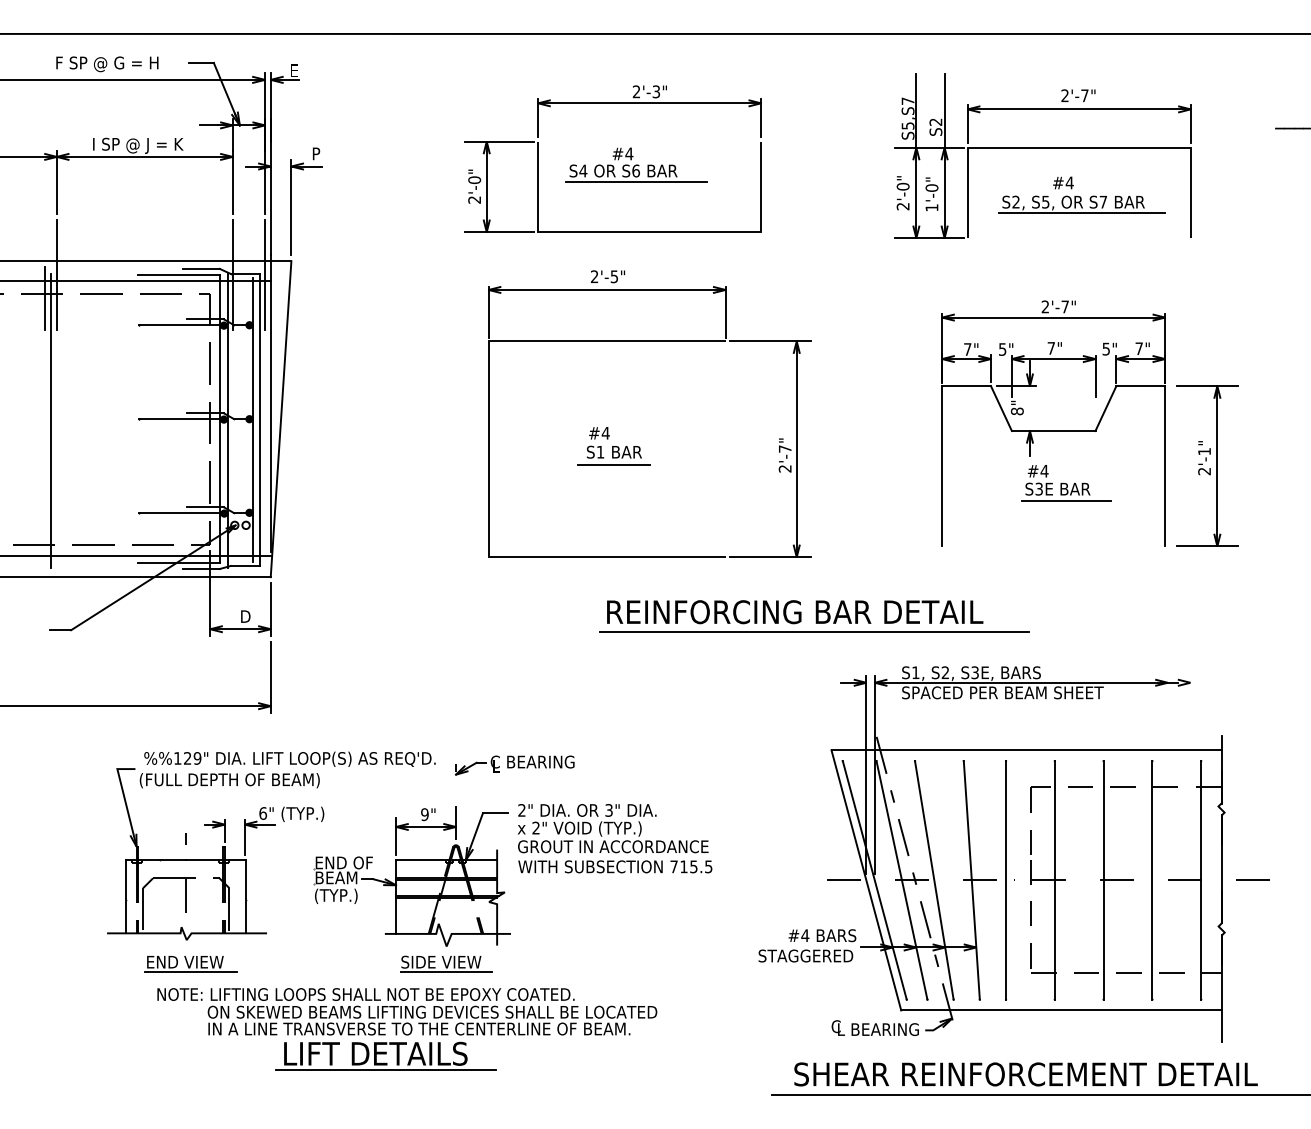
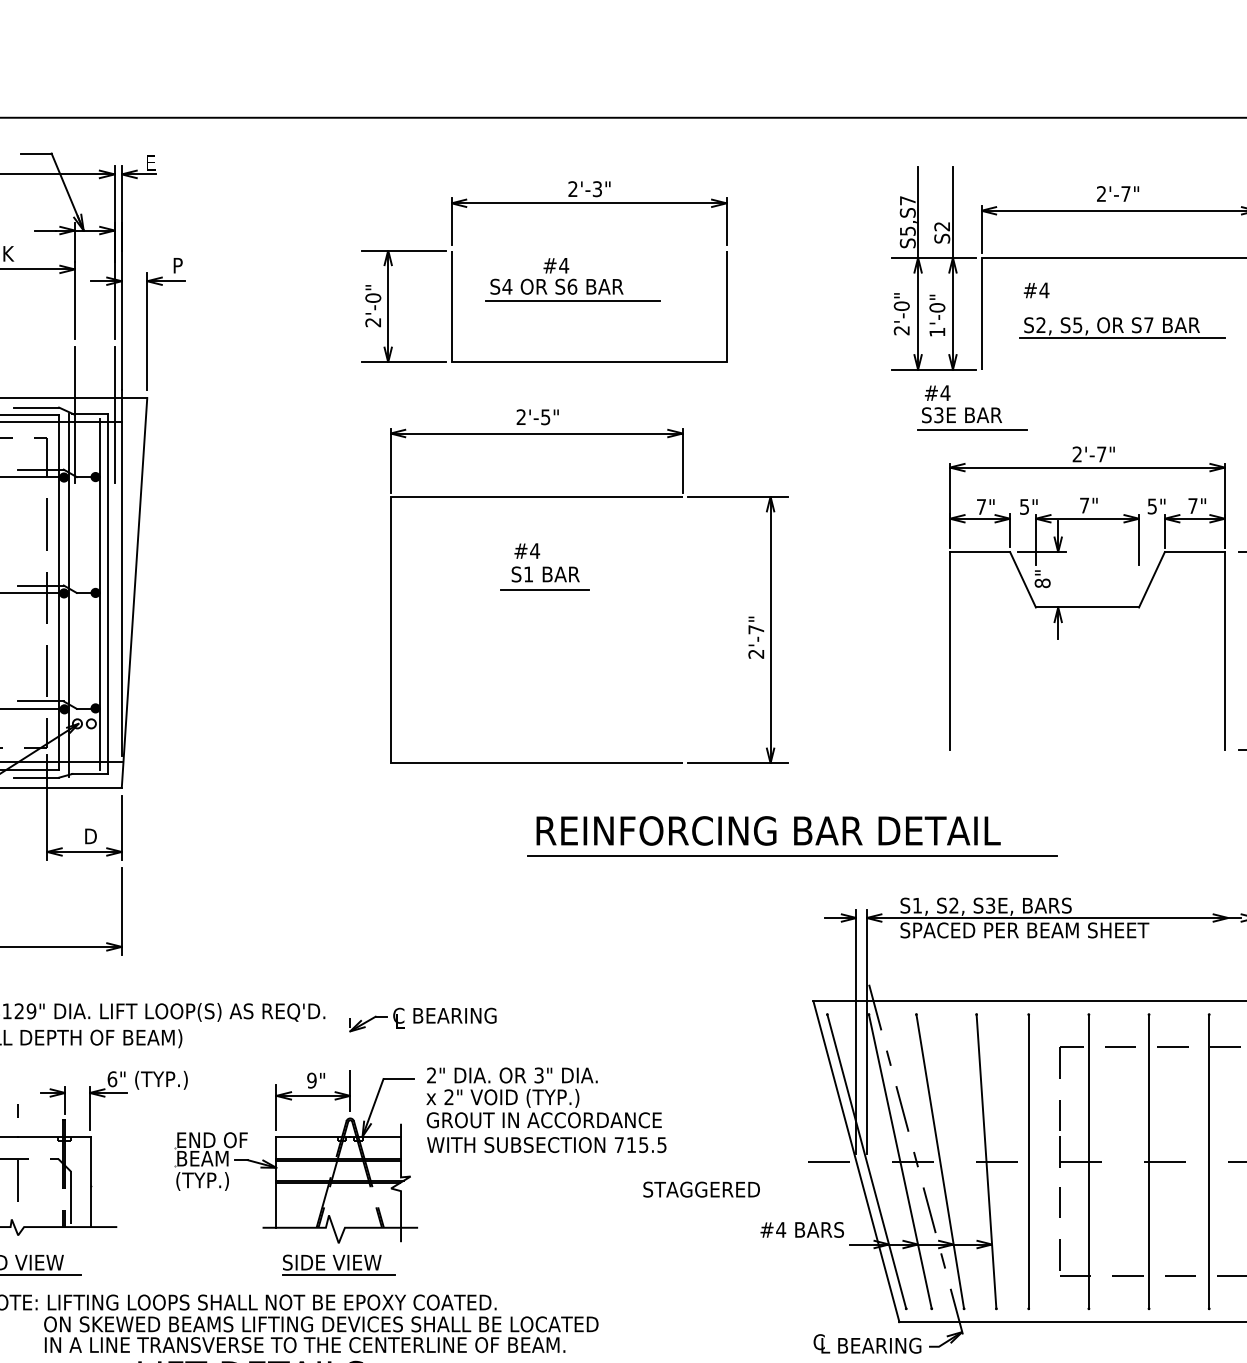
text: (1063, 182) -> (1036, 289), moved
part: (613, 446) -> (544, 567), moved
part: (1066, 483) -> (972, 408), moved
text: (805, 955) -> (701, 1189), moved

